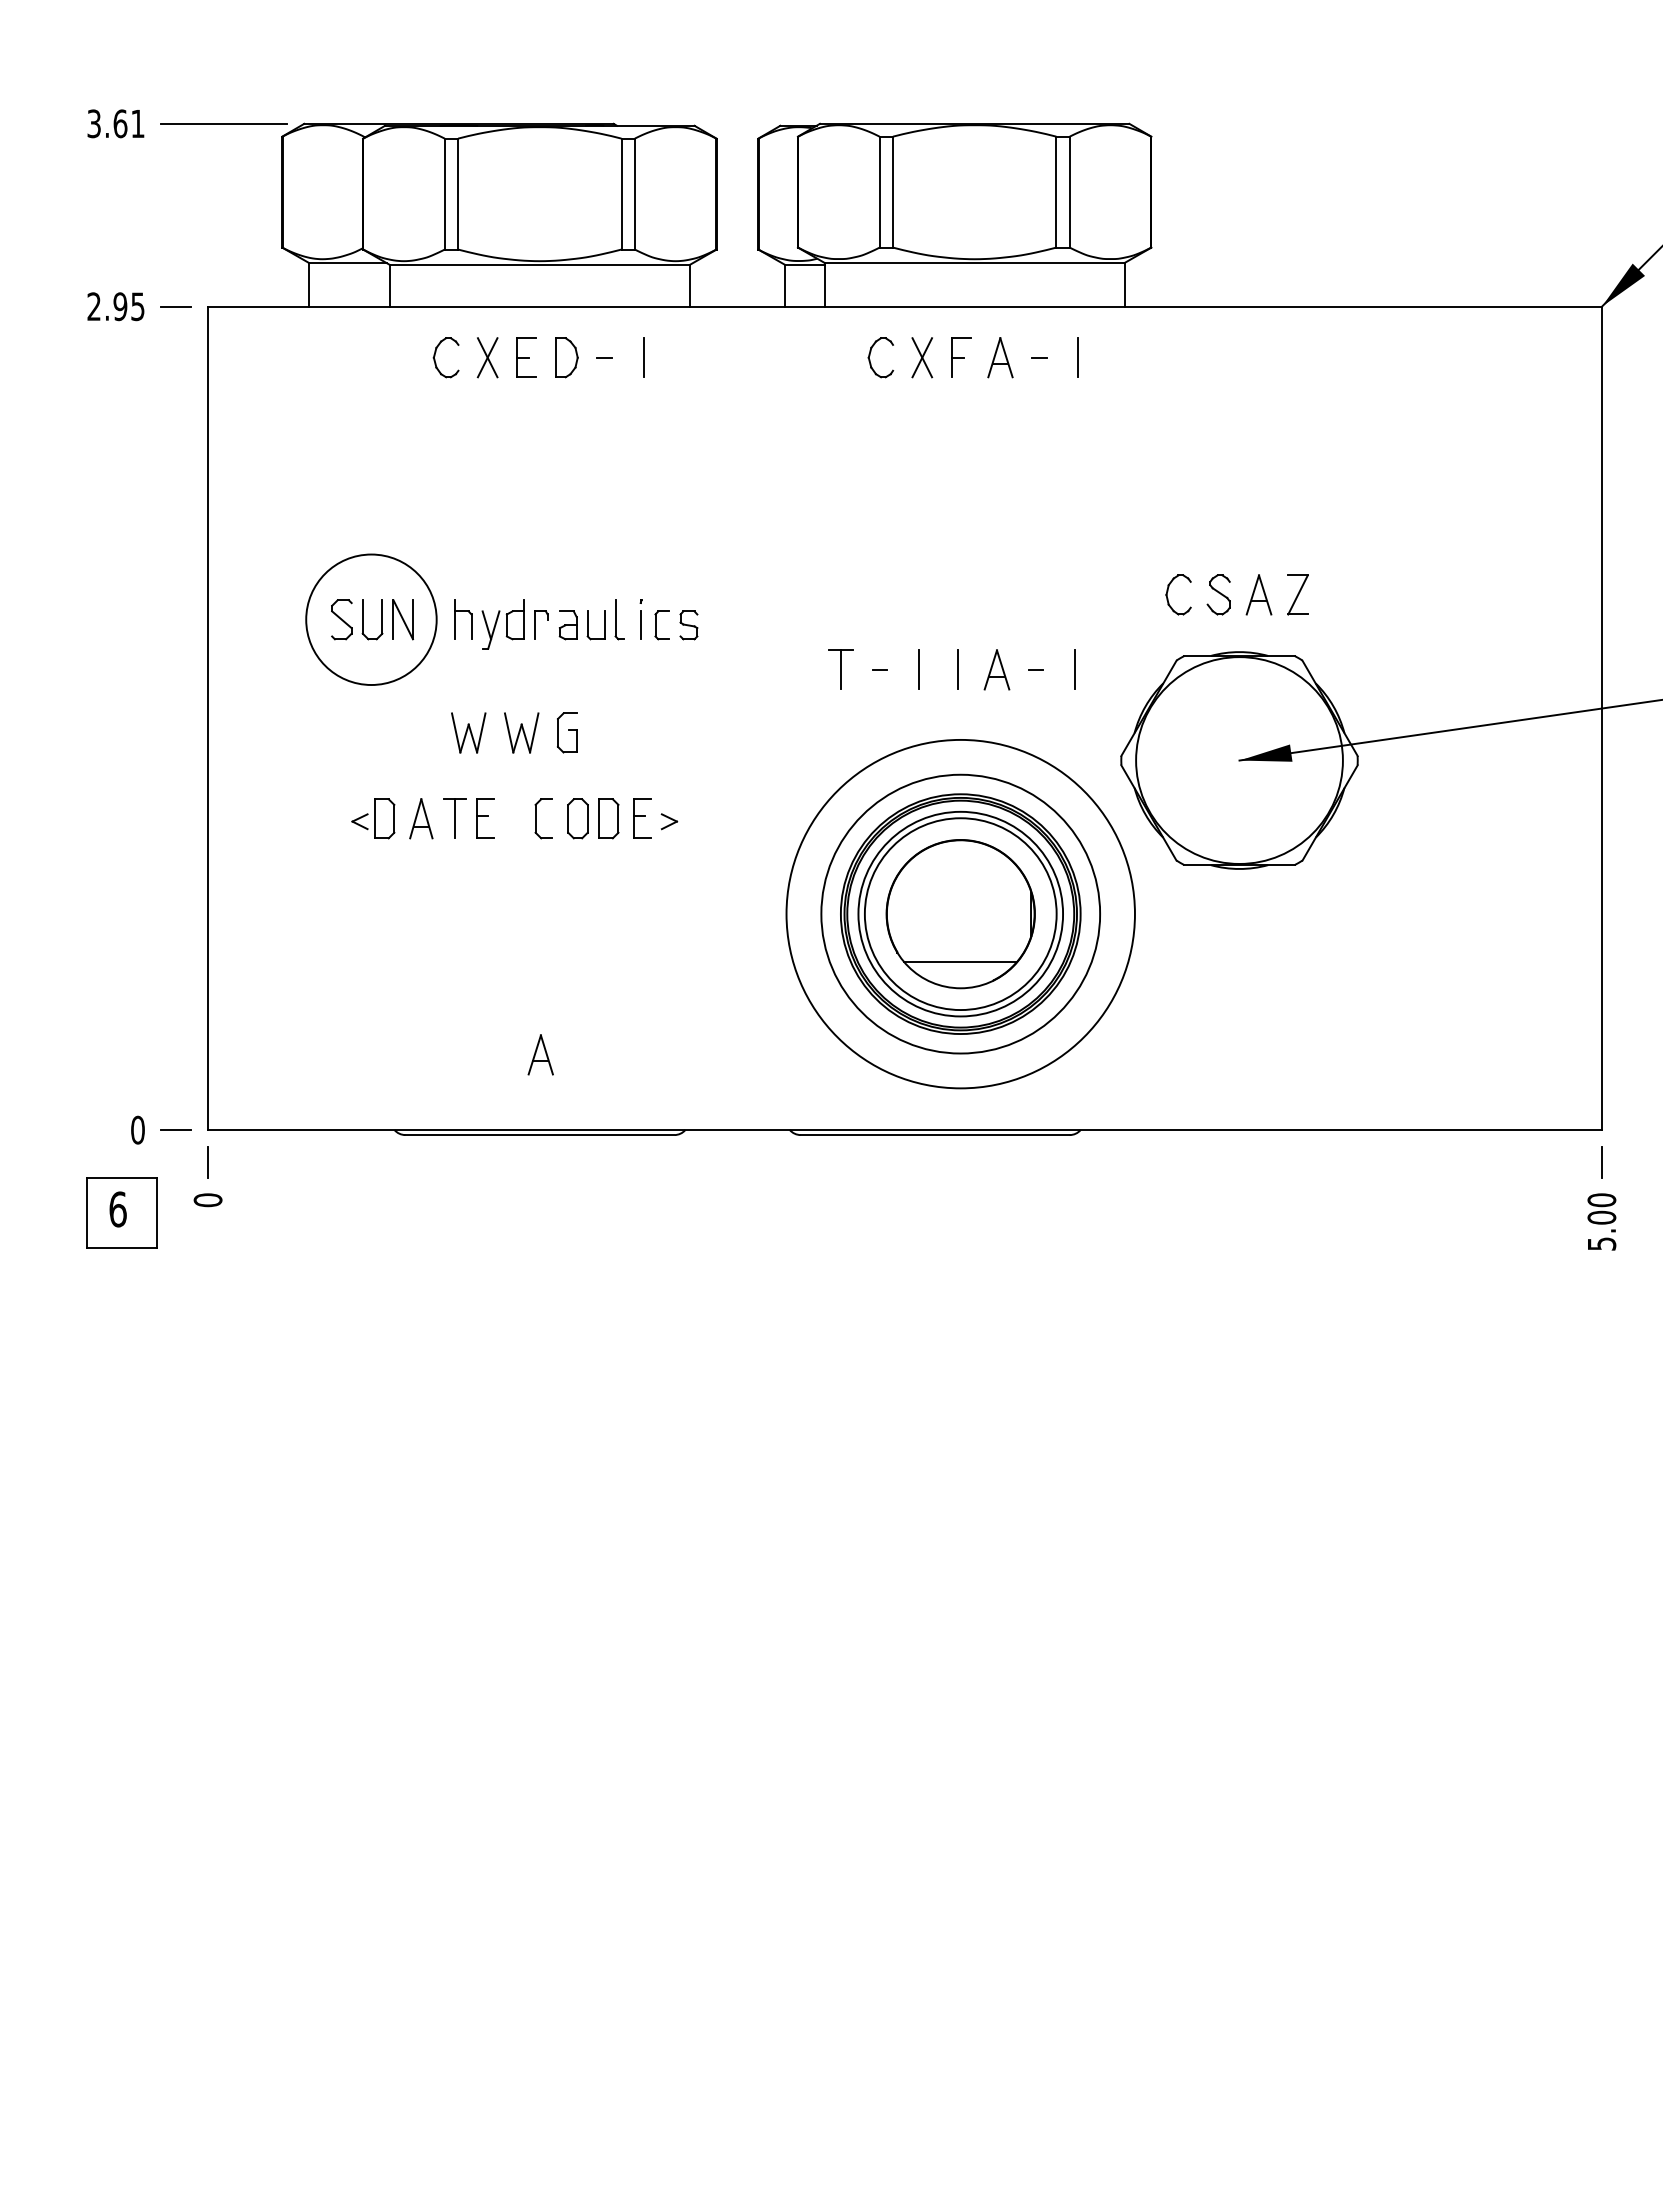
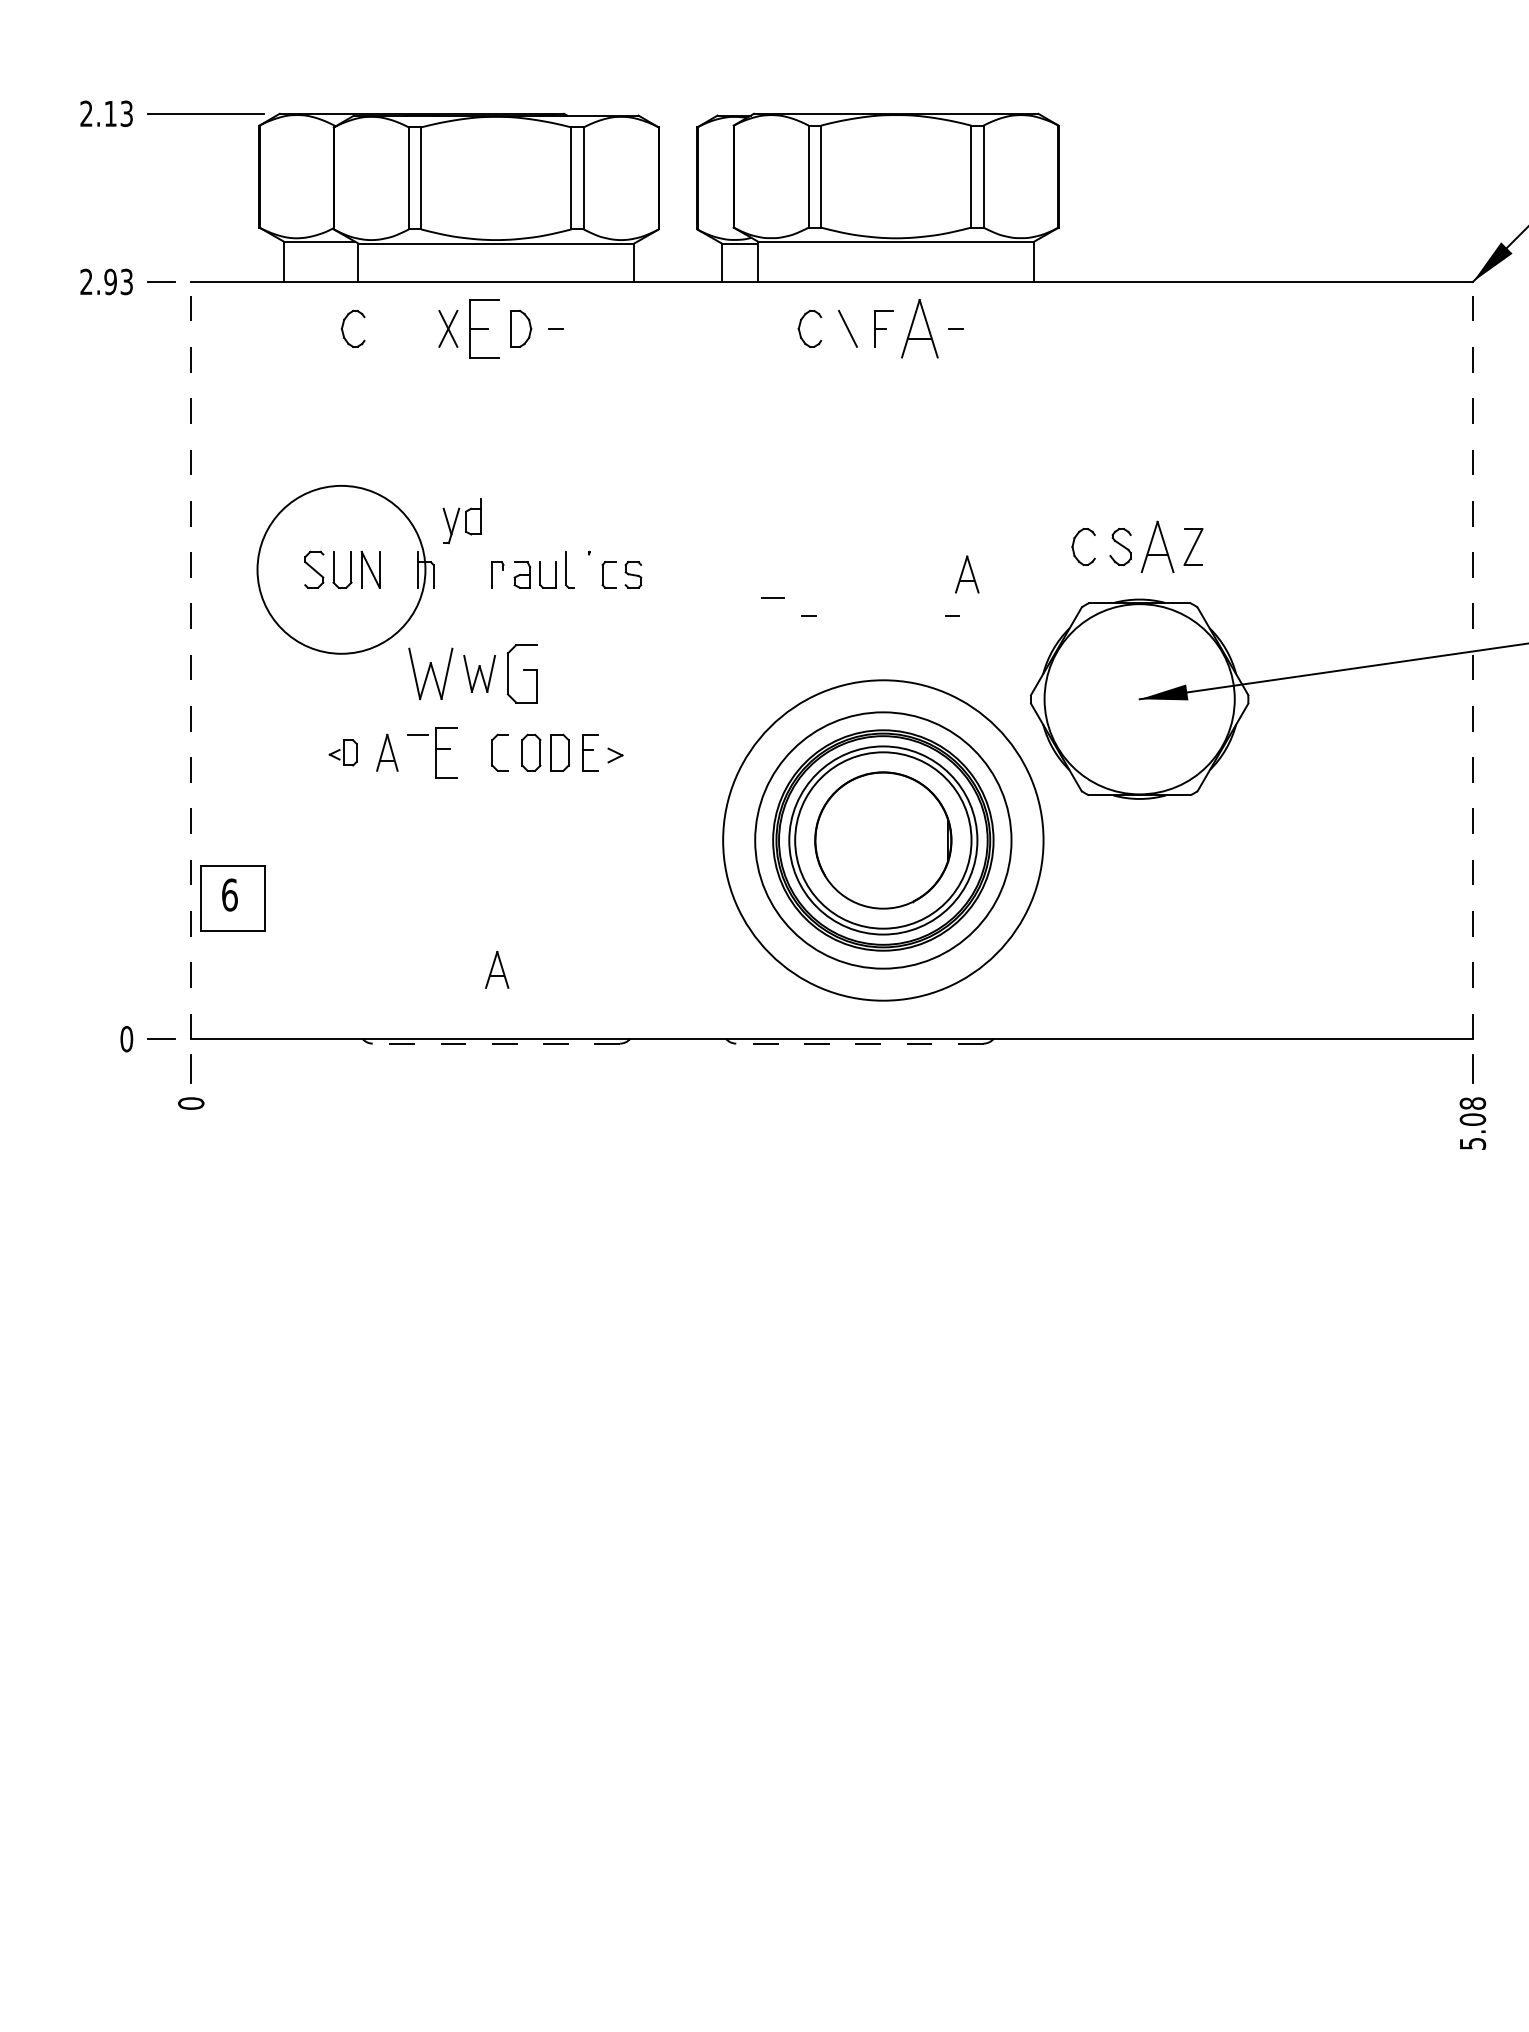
text: (115, 123) -> (106, 113), 3.61 -> 2.13
text: (138, 306) -> (127, 281), 2.95 -> 2.93
part: (435, 356) -> (343, 327), moved
part: (526, 357) -> (484, 328), size x1.6
line: (643, 357) -> (591, 328), removed
line: (922, 357) -> (848, 328), removed
part: (1000, 357) -> (919, 328), size x1.6
line: (1078, 357) -> (991, 328), removed
part: (1258, 594) -> (1157, 546), size x1.4
circle: (371, 619) -> (341, 569), size x1.4
part: (502, 624) -> (461, 520), moved
line: (640, 625) -> (588, 575), removed
line: (840, 669) -> (772, 615), removed
line: (918, 669) -> (844, 615), removed
line: (957, 669) -> (880, 615), removed
part: (996, 669) -> (966, 574), moved
line: (1075, 669) -> (988, 615), removed
line: (208, 718) -> (191, 660), solid -> dashed
line: (1601, 718) -> (1472, 660), solid -> dashed
part: (468, 732) -> (430, 673), size x1.4
part: (566, 732) -> (520, 673), size x1.6
part: (373, 818) -> (343, 752), size x0.7
line: (454, 818) -> (417, 752), removed
part: (485, 818) -> (446, 752), size x1.4
line: (960, 961) -> (883, 884), removed
line: (539, 1135) -> (496, 1044), solid -> dashed
line: (935, 1135) -> (860, 1044), solid -> dashed
text: (1602, 1200) -> (1473, 1103), 5.00 -> 5.08
part: (121, 1212) -> (233, 897), moved

